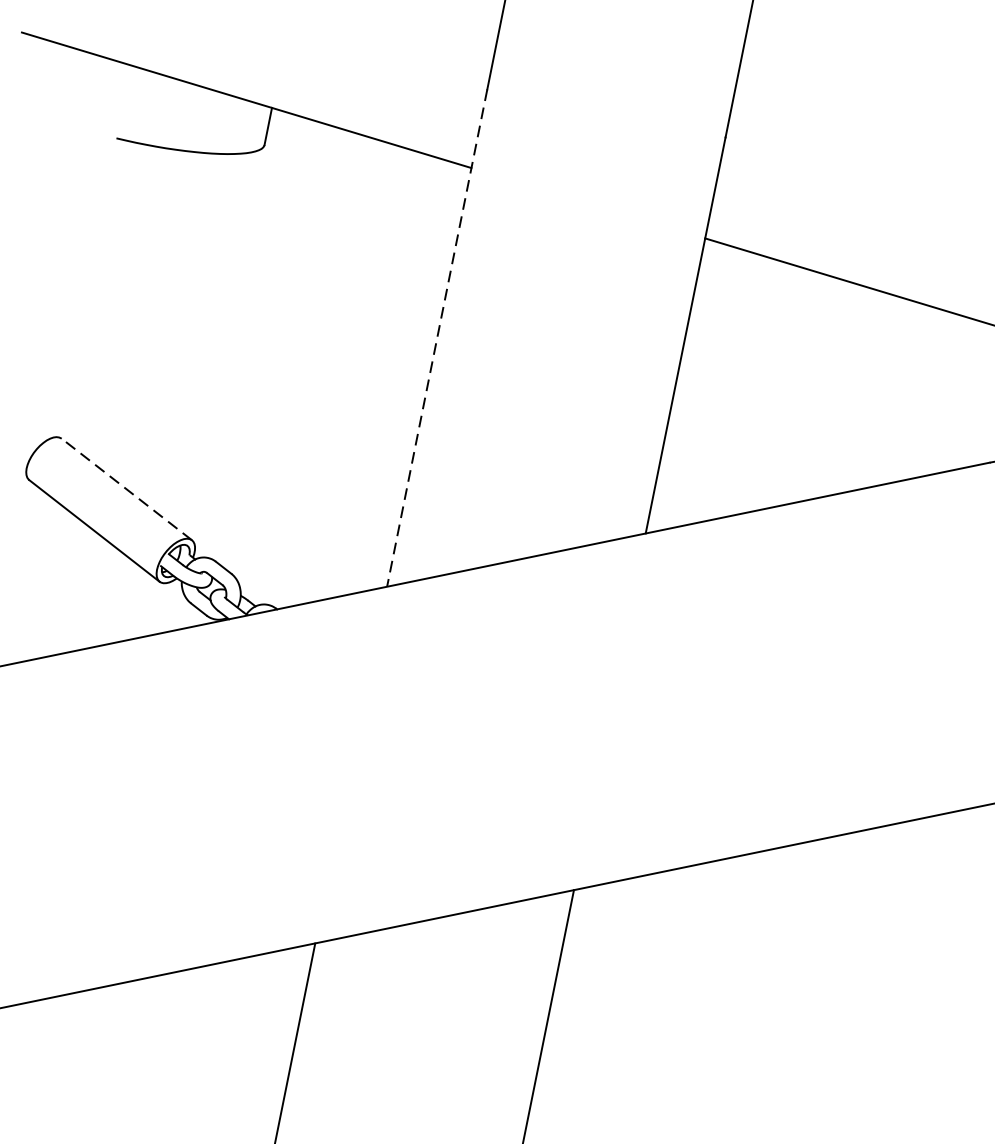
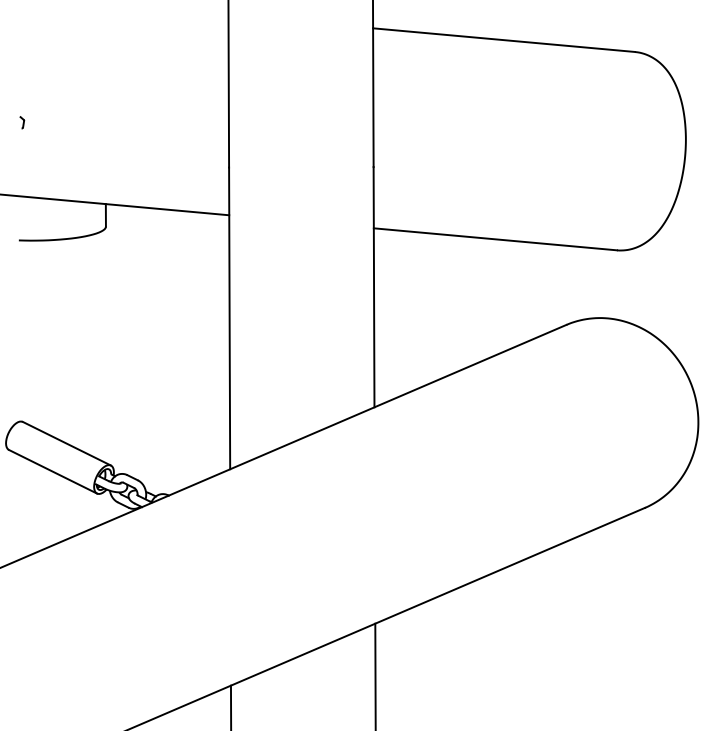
line: (436, 338) -> (229, 318), dashed -> solid
line: (126, 488) -> (66, 443), dashed -> solid

